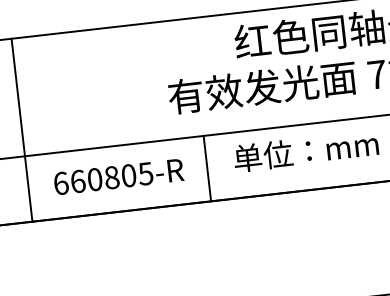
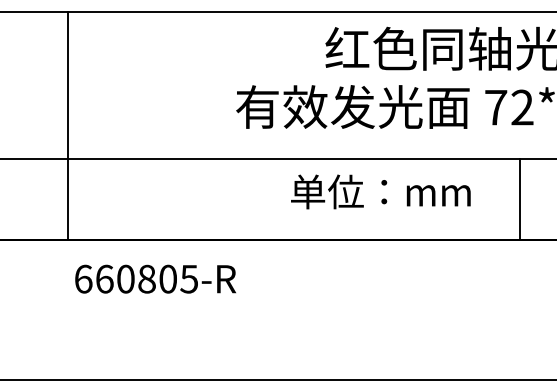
line: (21, 129) -> (67, 125), moved
text: (305, 150) -> (380, 191), moved
line: (207, 168) -> (273, 199), removed
text: (118, 176) -> (155, 278), moved

